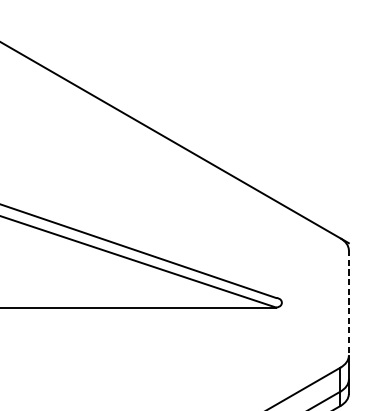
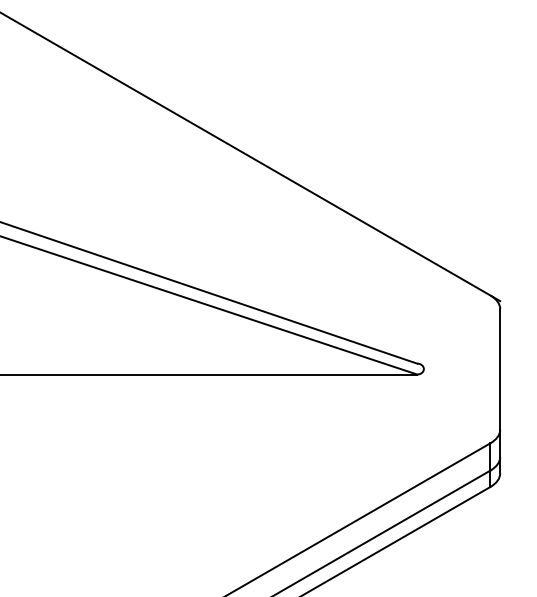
line: (349, 303) -> (500, 369), dashed -> solid

